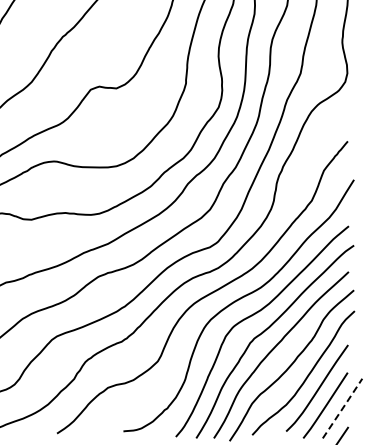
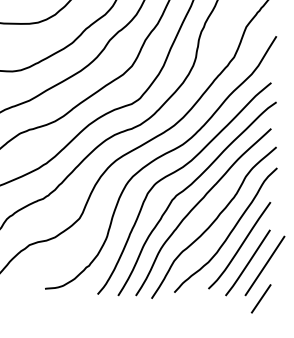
line: (343, 407) -> (265, 264), dashed -> solid

